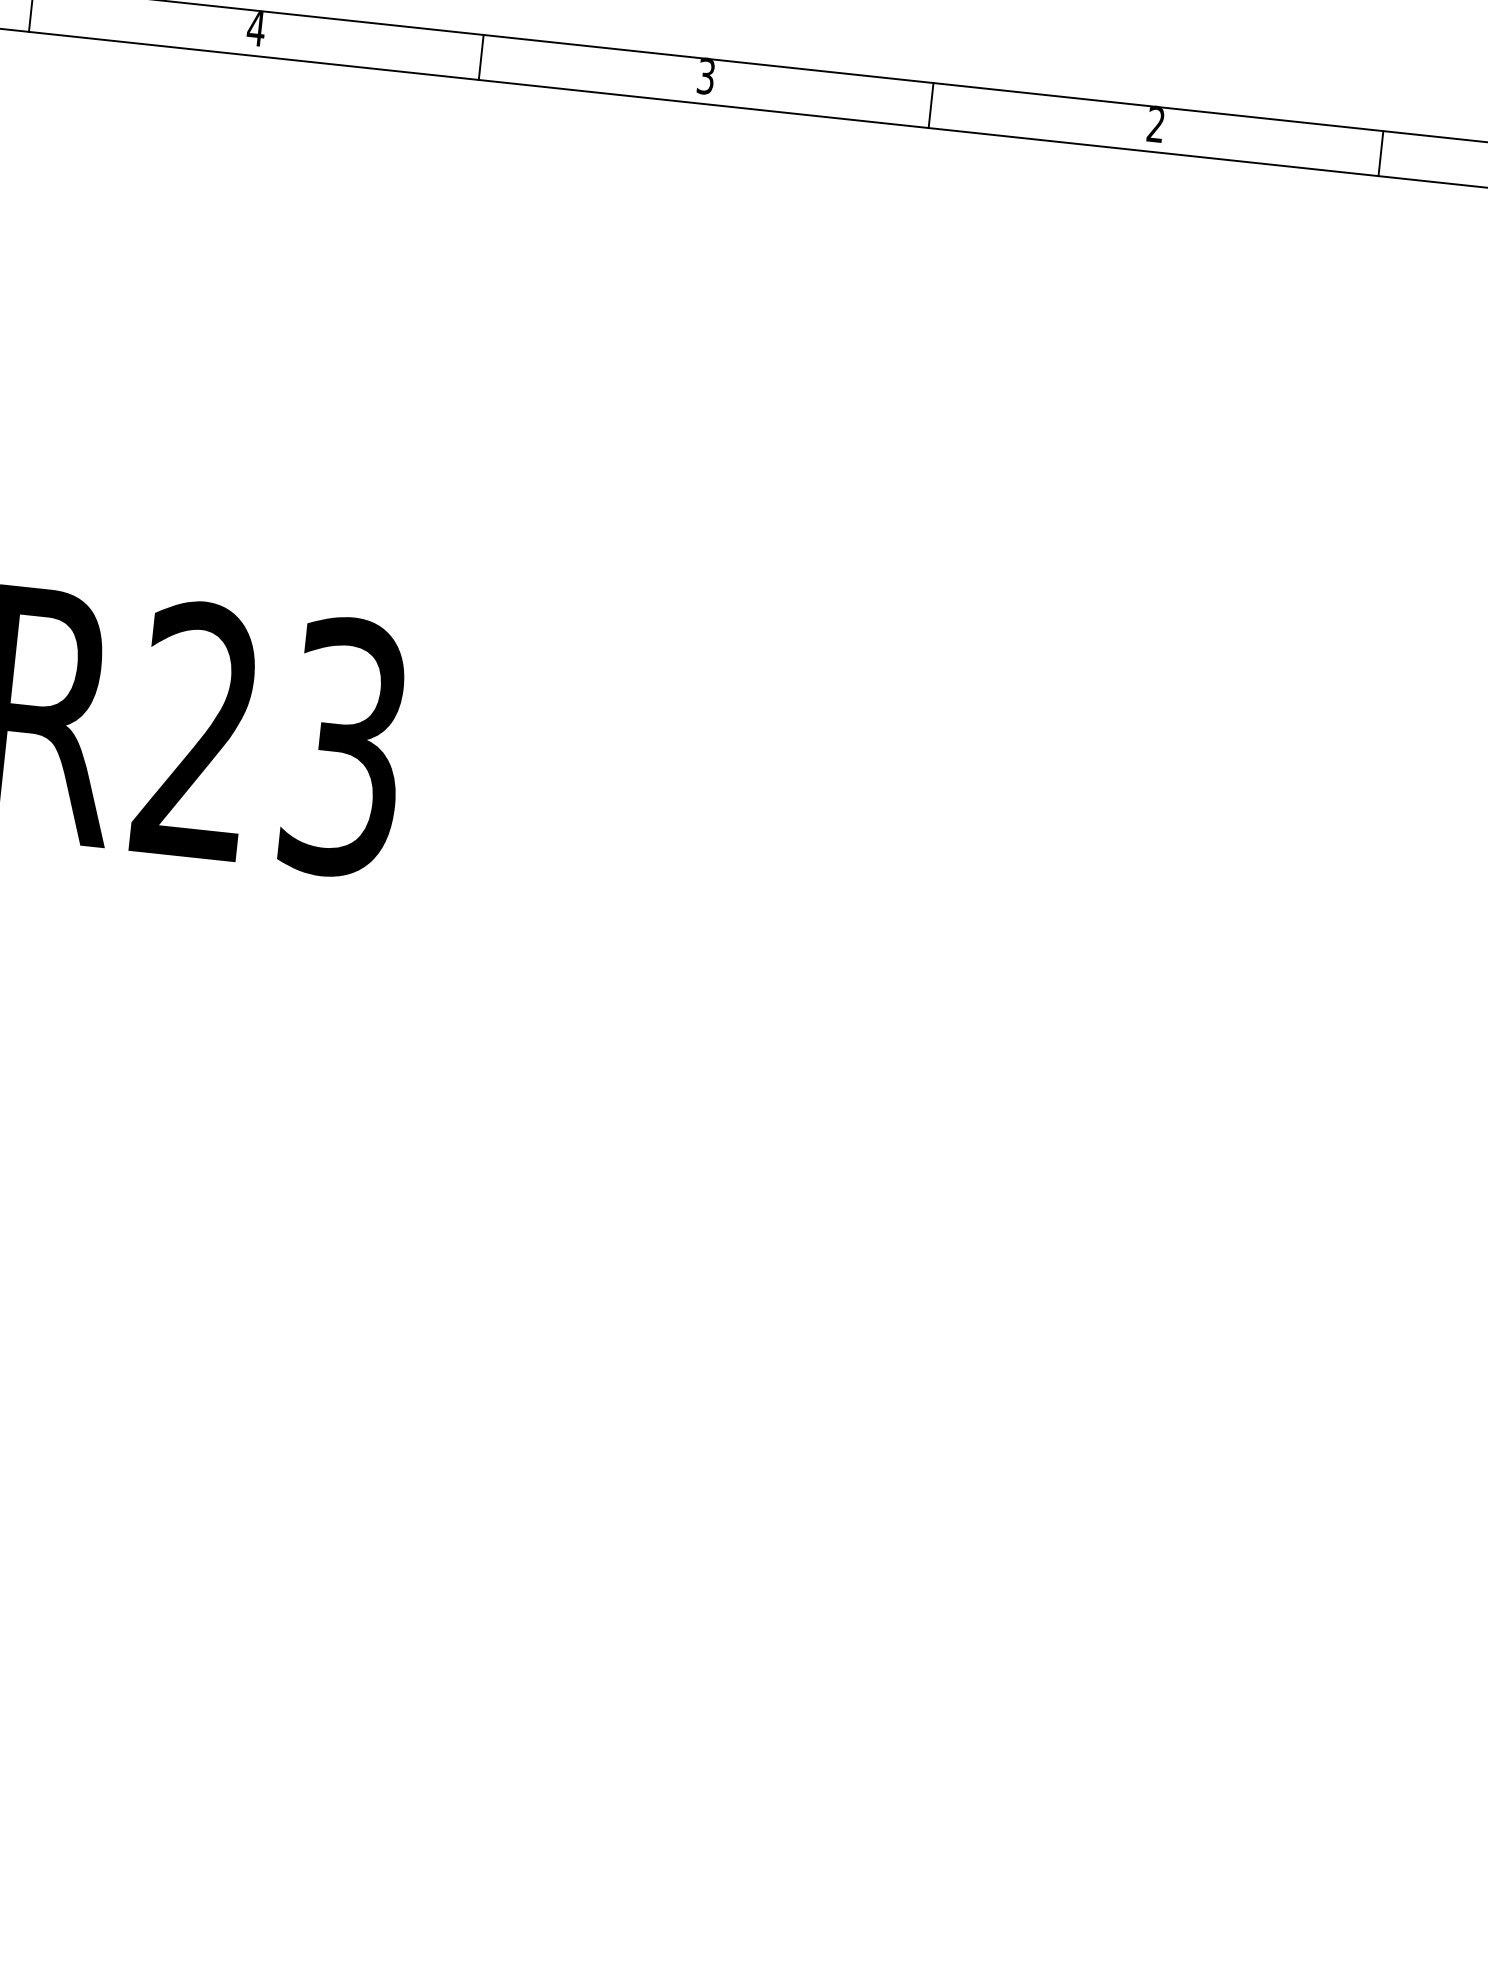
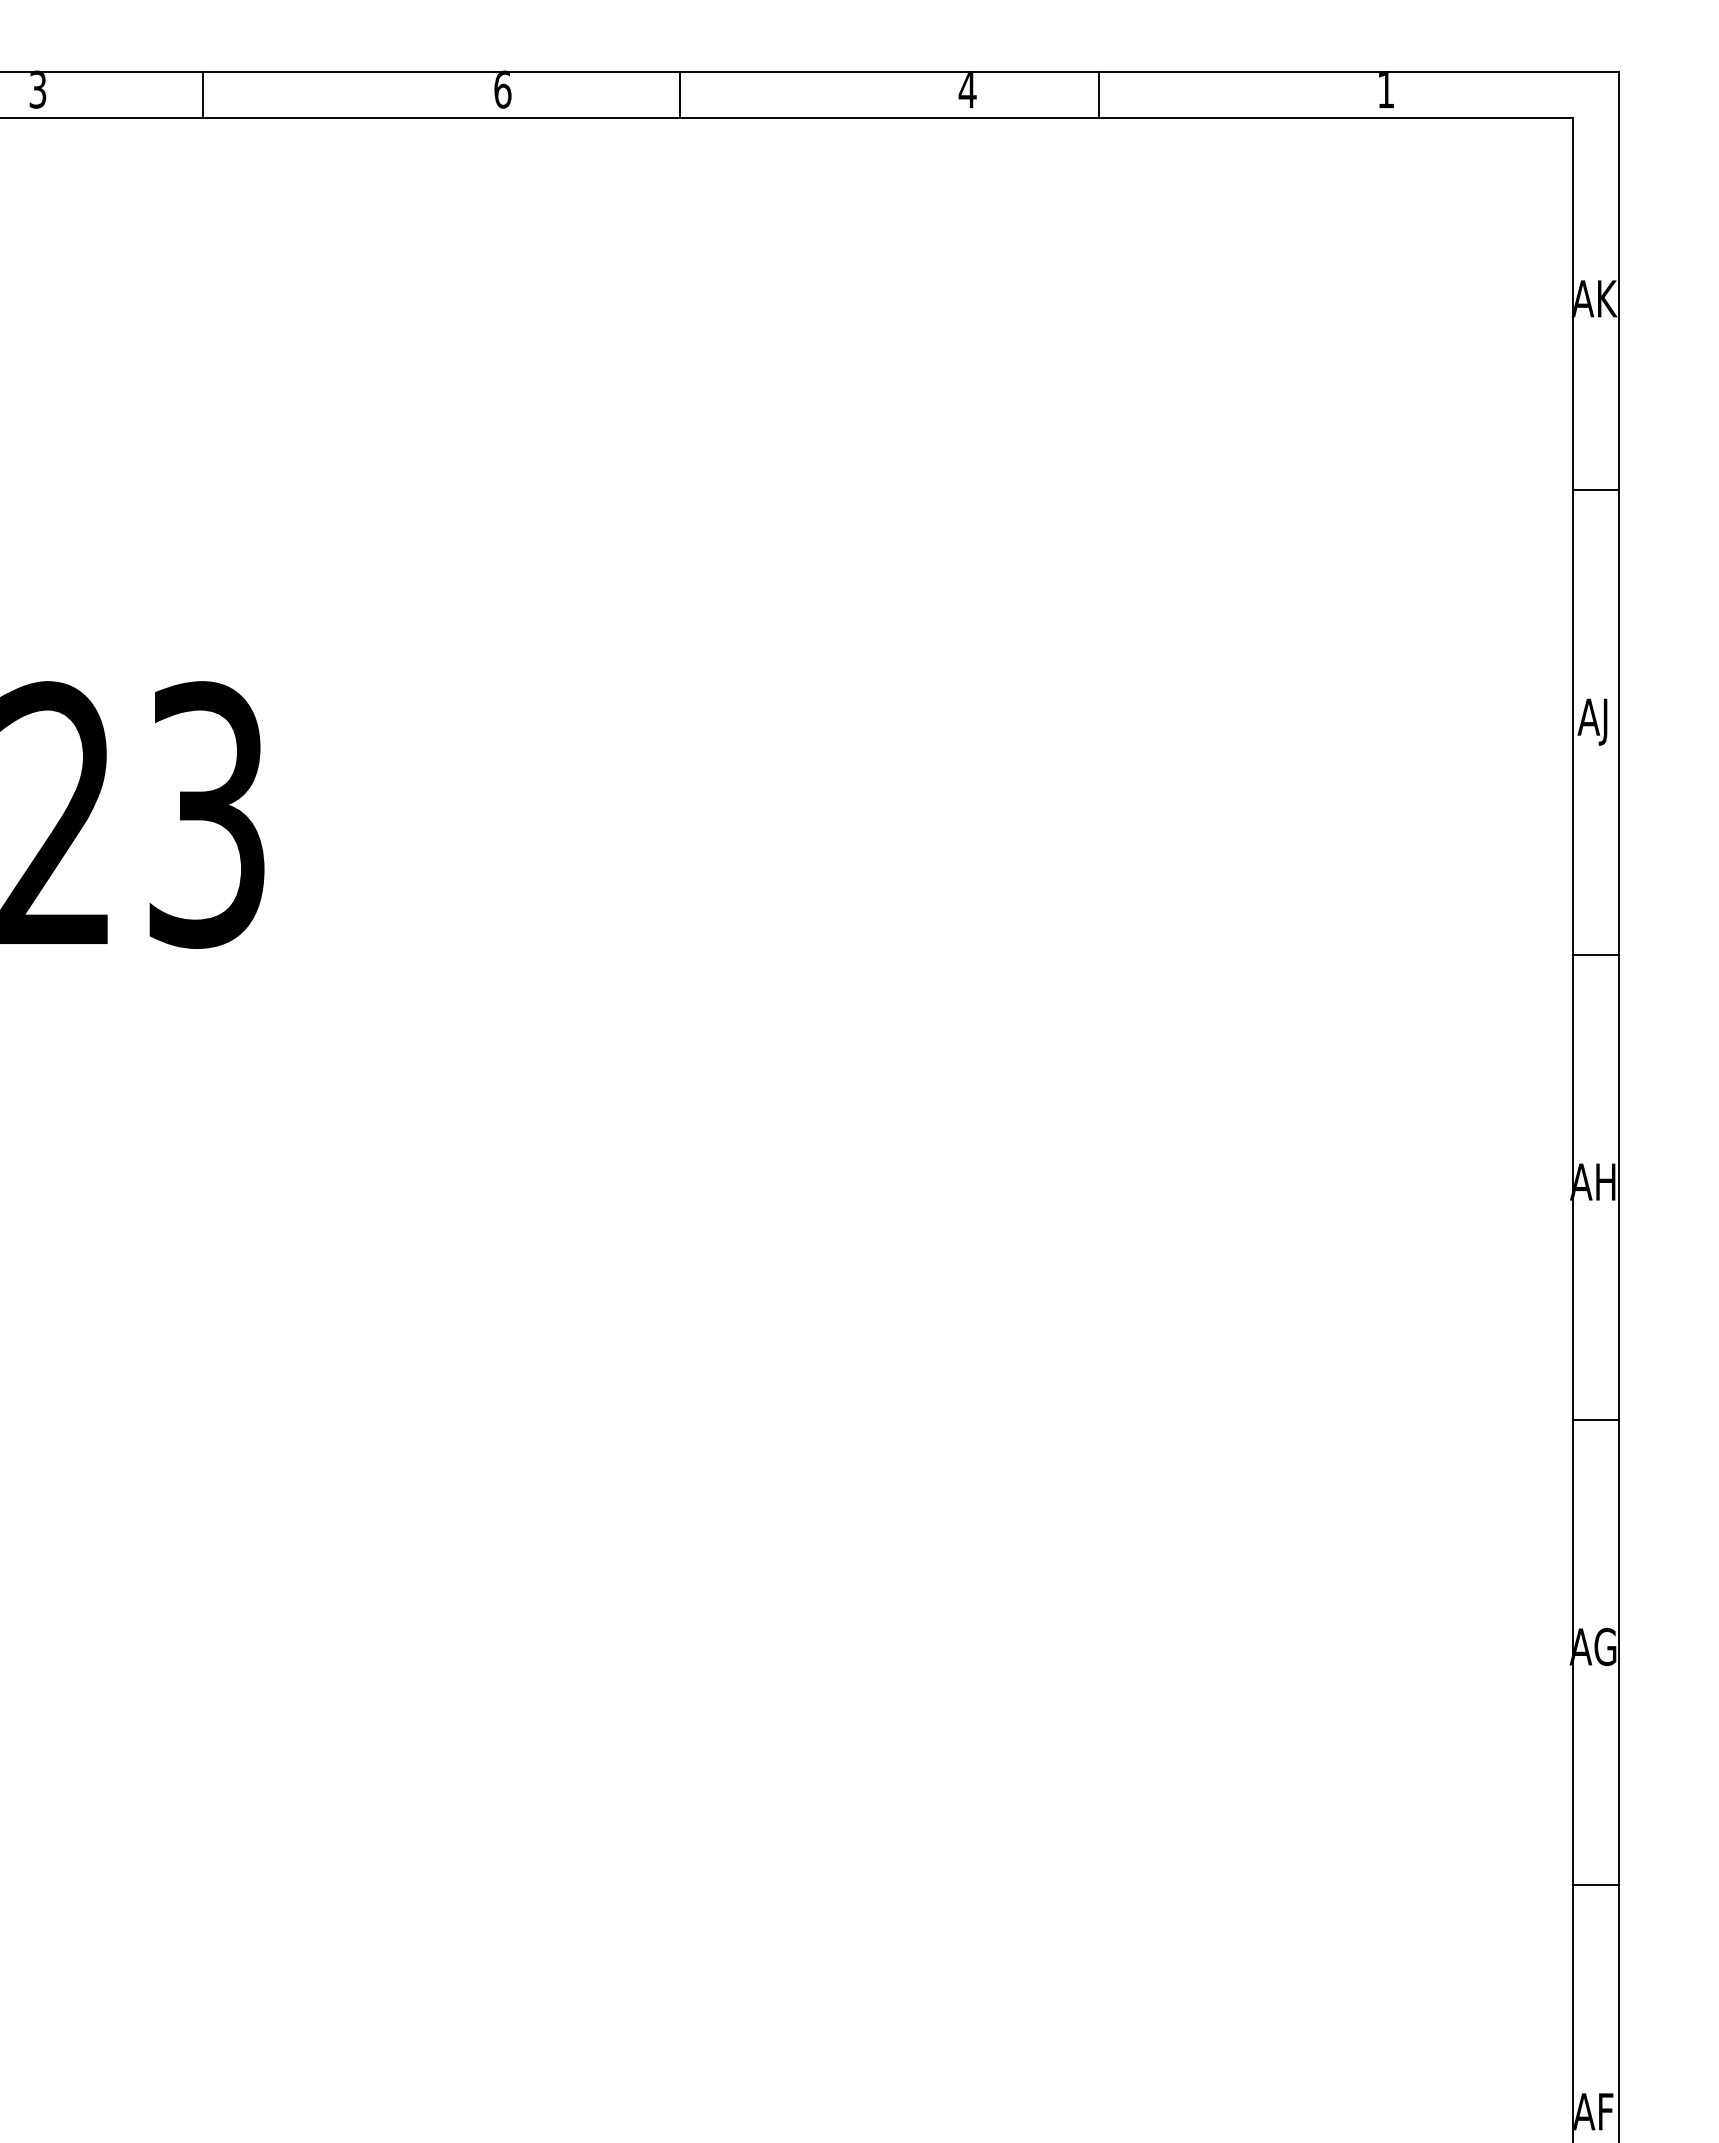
text: (255, 28) -> (37, 89), 4 -> 3
line: (480, 56) -> (202, 94), moved
text: (705, 76) -> (502, 89), 3 -> 6
line: (930, 105) -> (679, 94), moved
text: (1155, 124) -> (967, 89), 2 -> 4
line: (1380, 153) -> (1098, 94), moved

